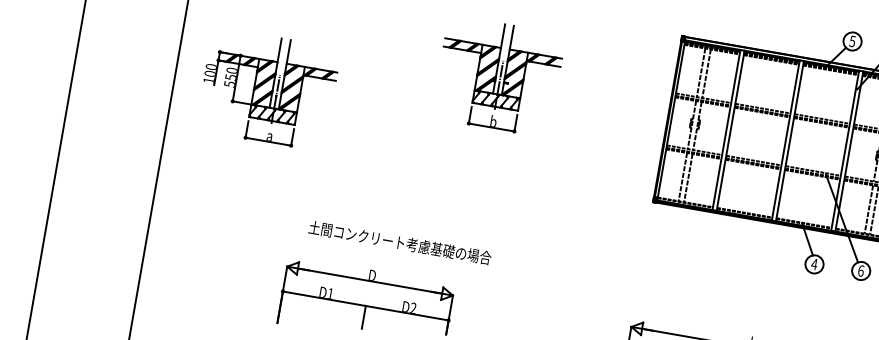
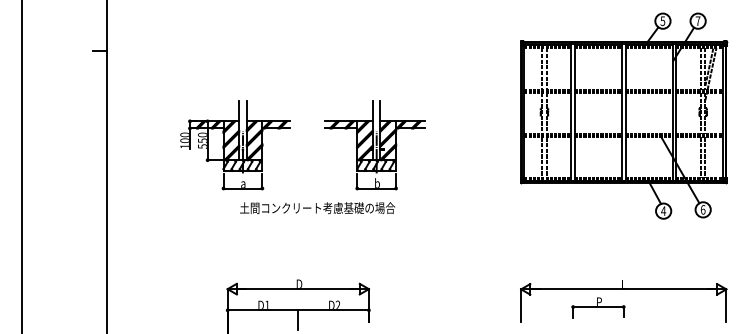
part: (497, 76) -> (374, 145), moved
part: (268, 89) -> (235, 145), moved
text: (399, 243) -> (317, 208), moved

